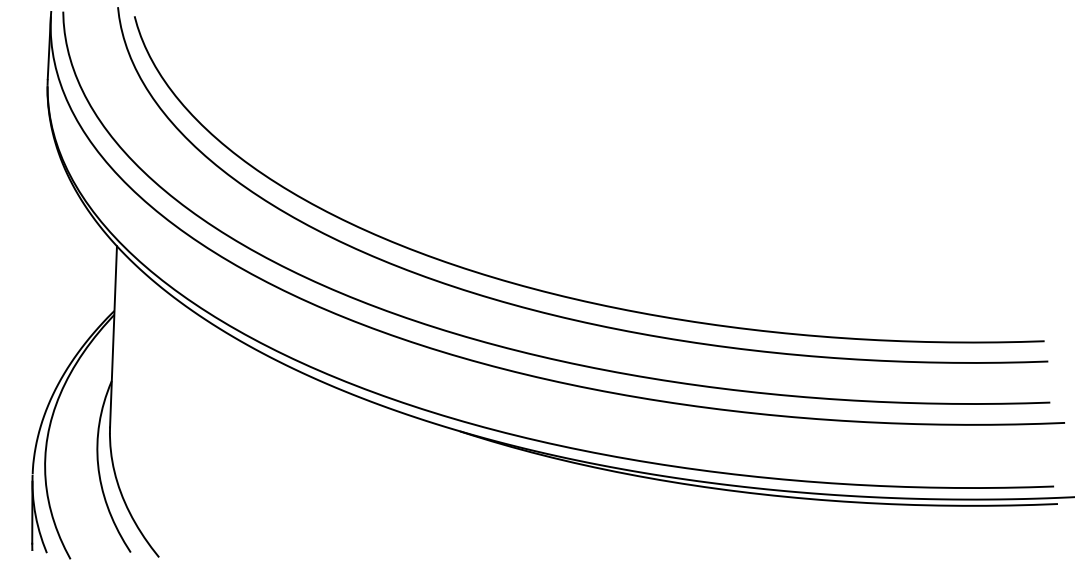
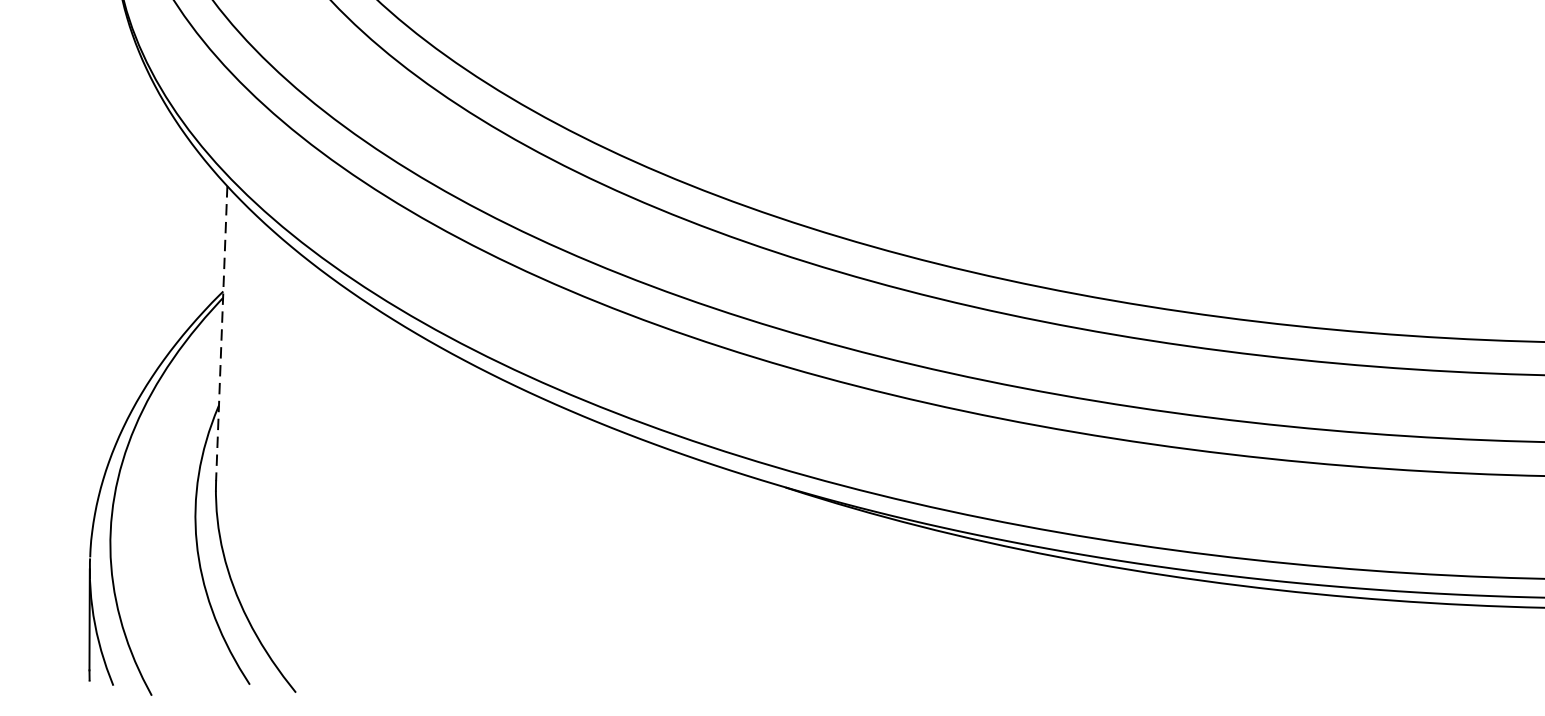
line: (113, 336) -> (221, 333), solid -> dashed

